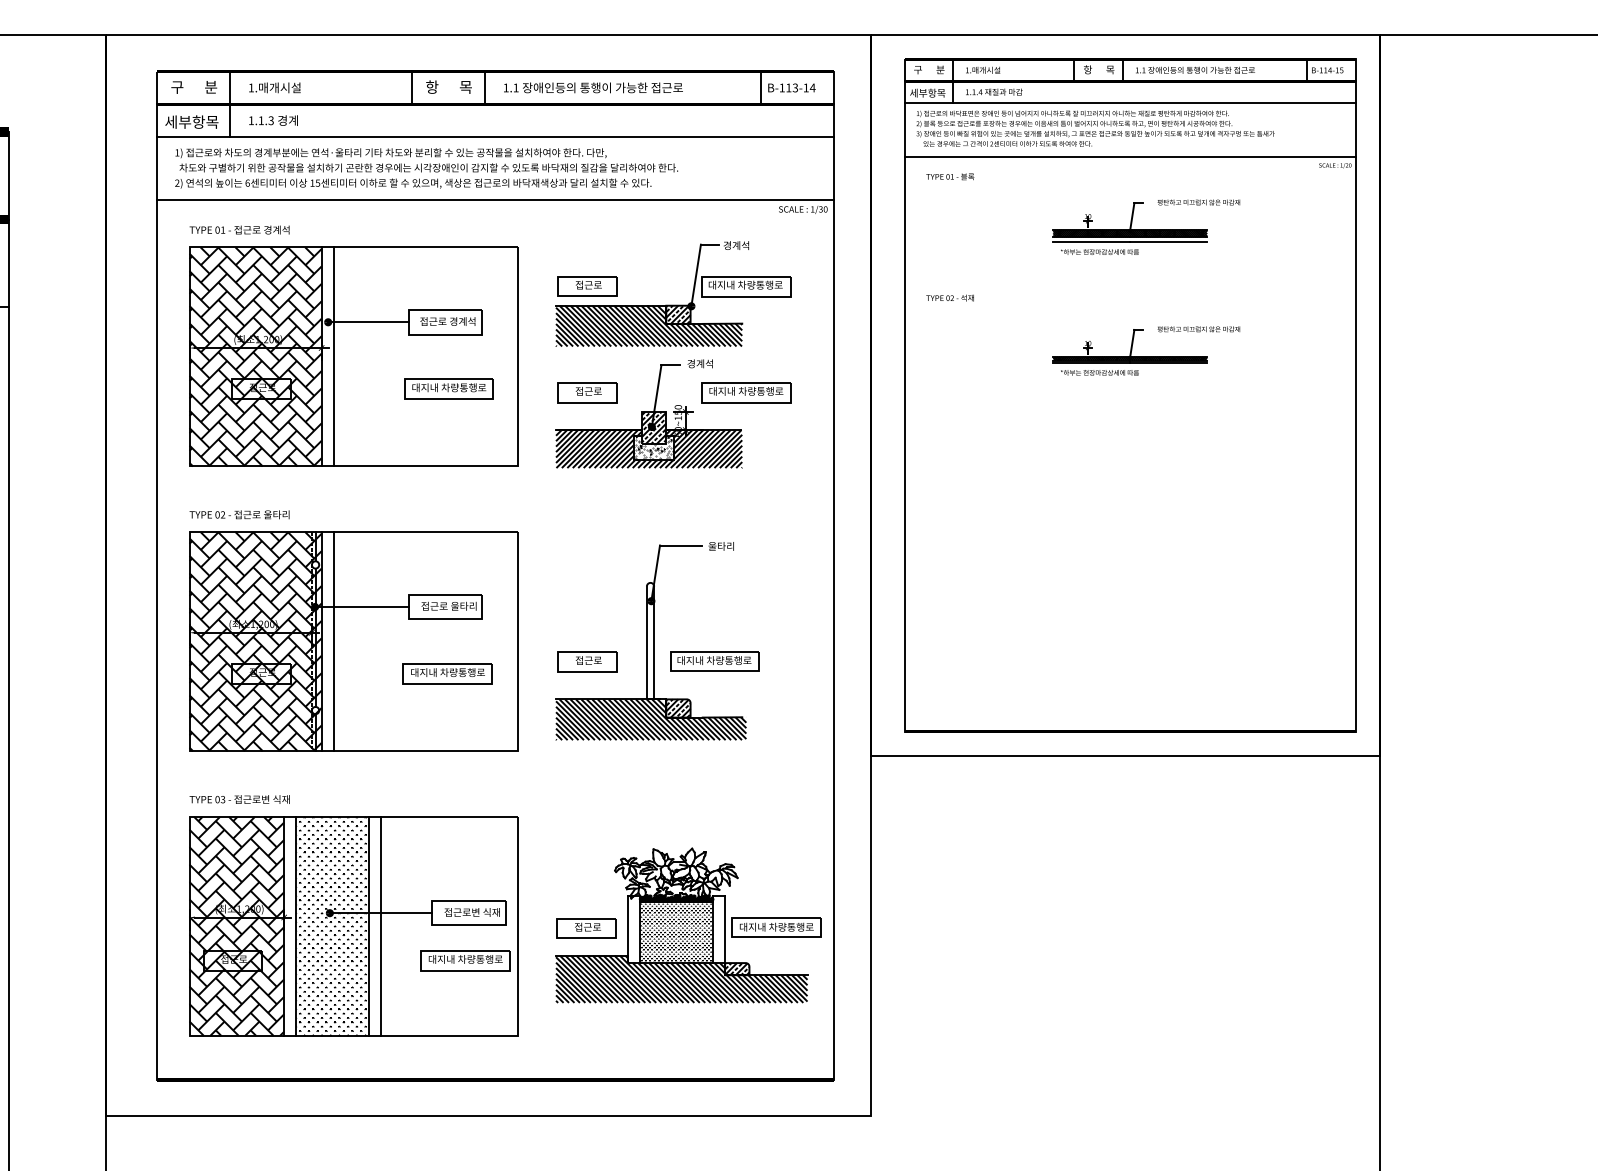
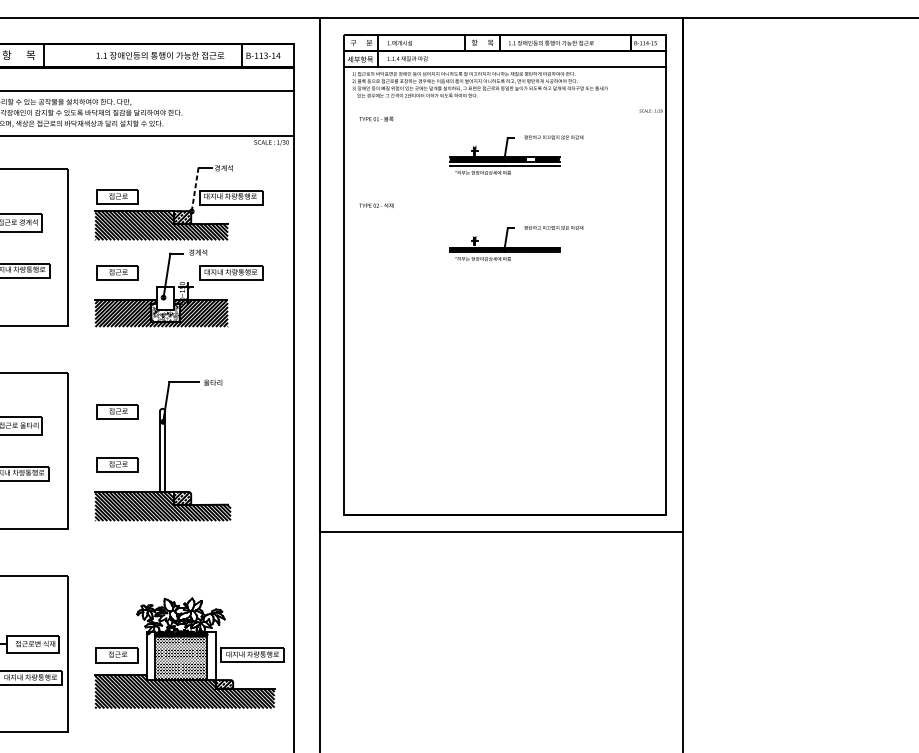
text: (593, 87) -> (160, 55), moved
line: (1129, 156) -> (504, 104), removed
hatch: (1166, 233) -> (530, 159), removed
line: (696, 275) -> (195, 189), solid -> dashed
hatch: (654, 427) -> (165, 297), removed
part: (587, 587) -> (117, 412), added
part: (714, 661) -> (208, 464), removed

